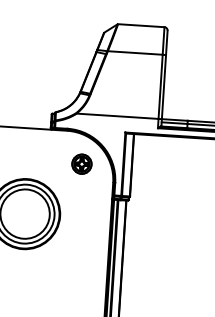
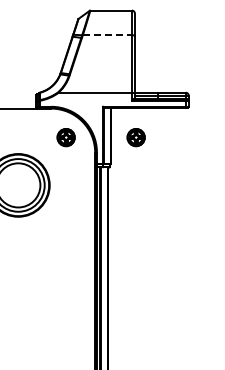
line: (135, 53) -> (107, 35), solid -> dashed
part: (159, 169) -> (135, 137), added

